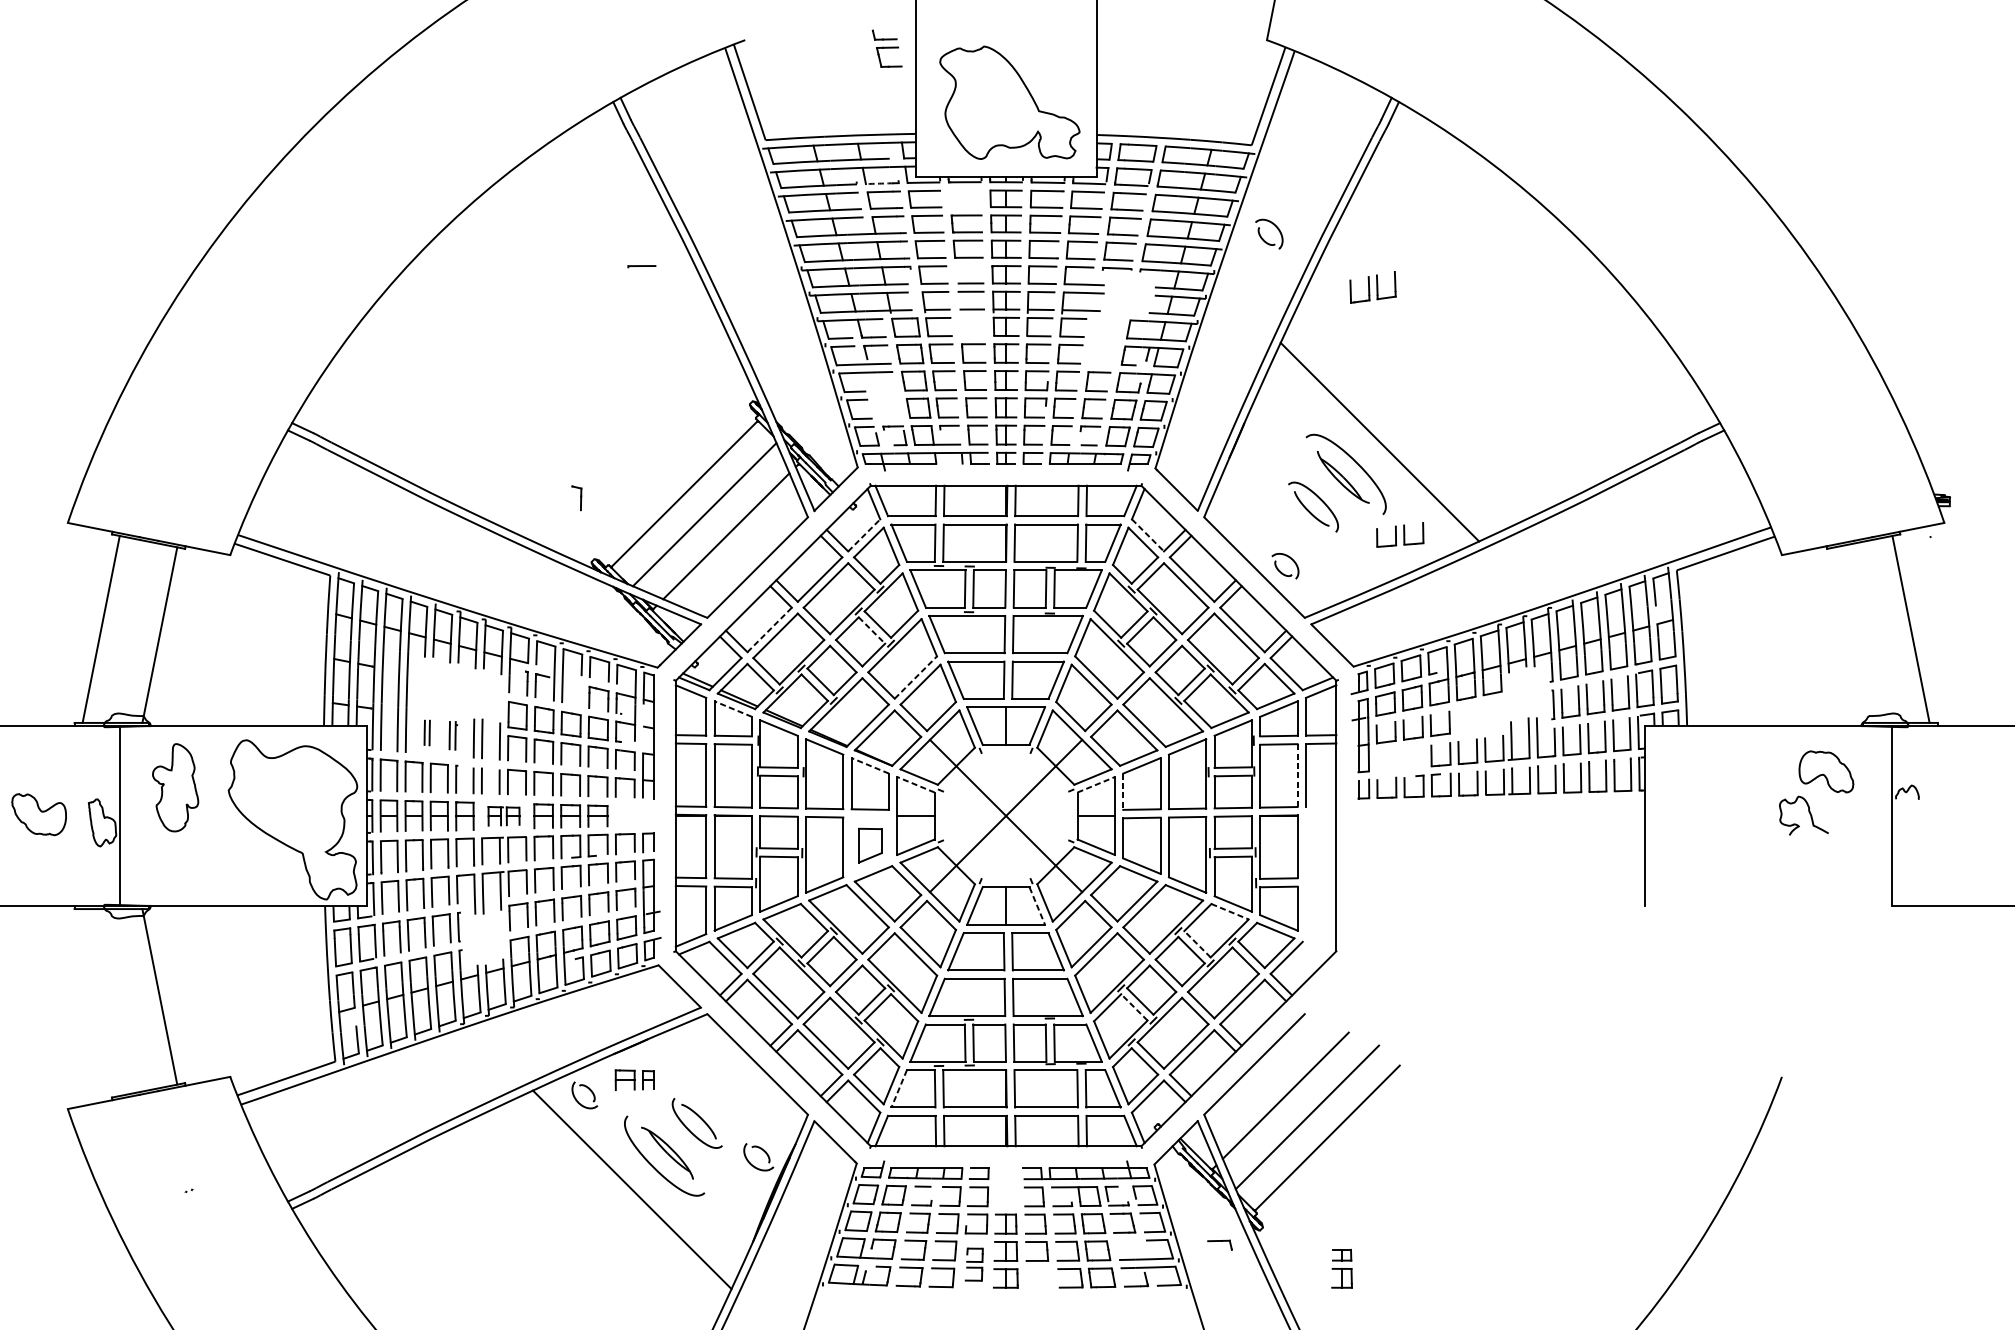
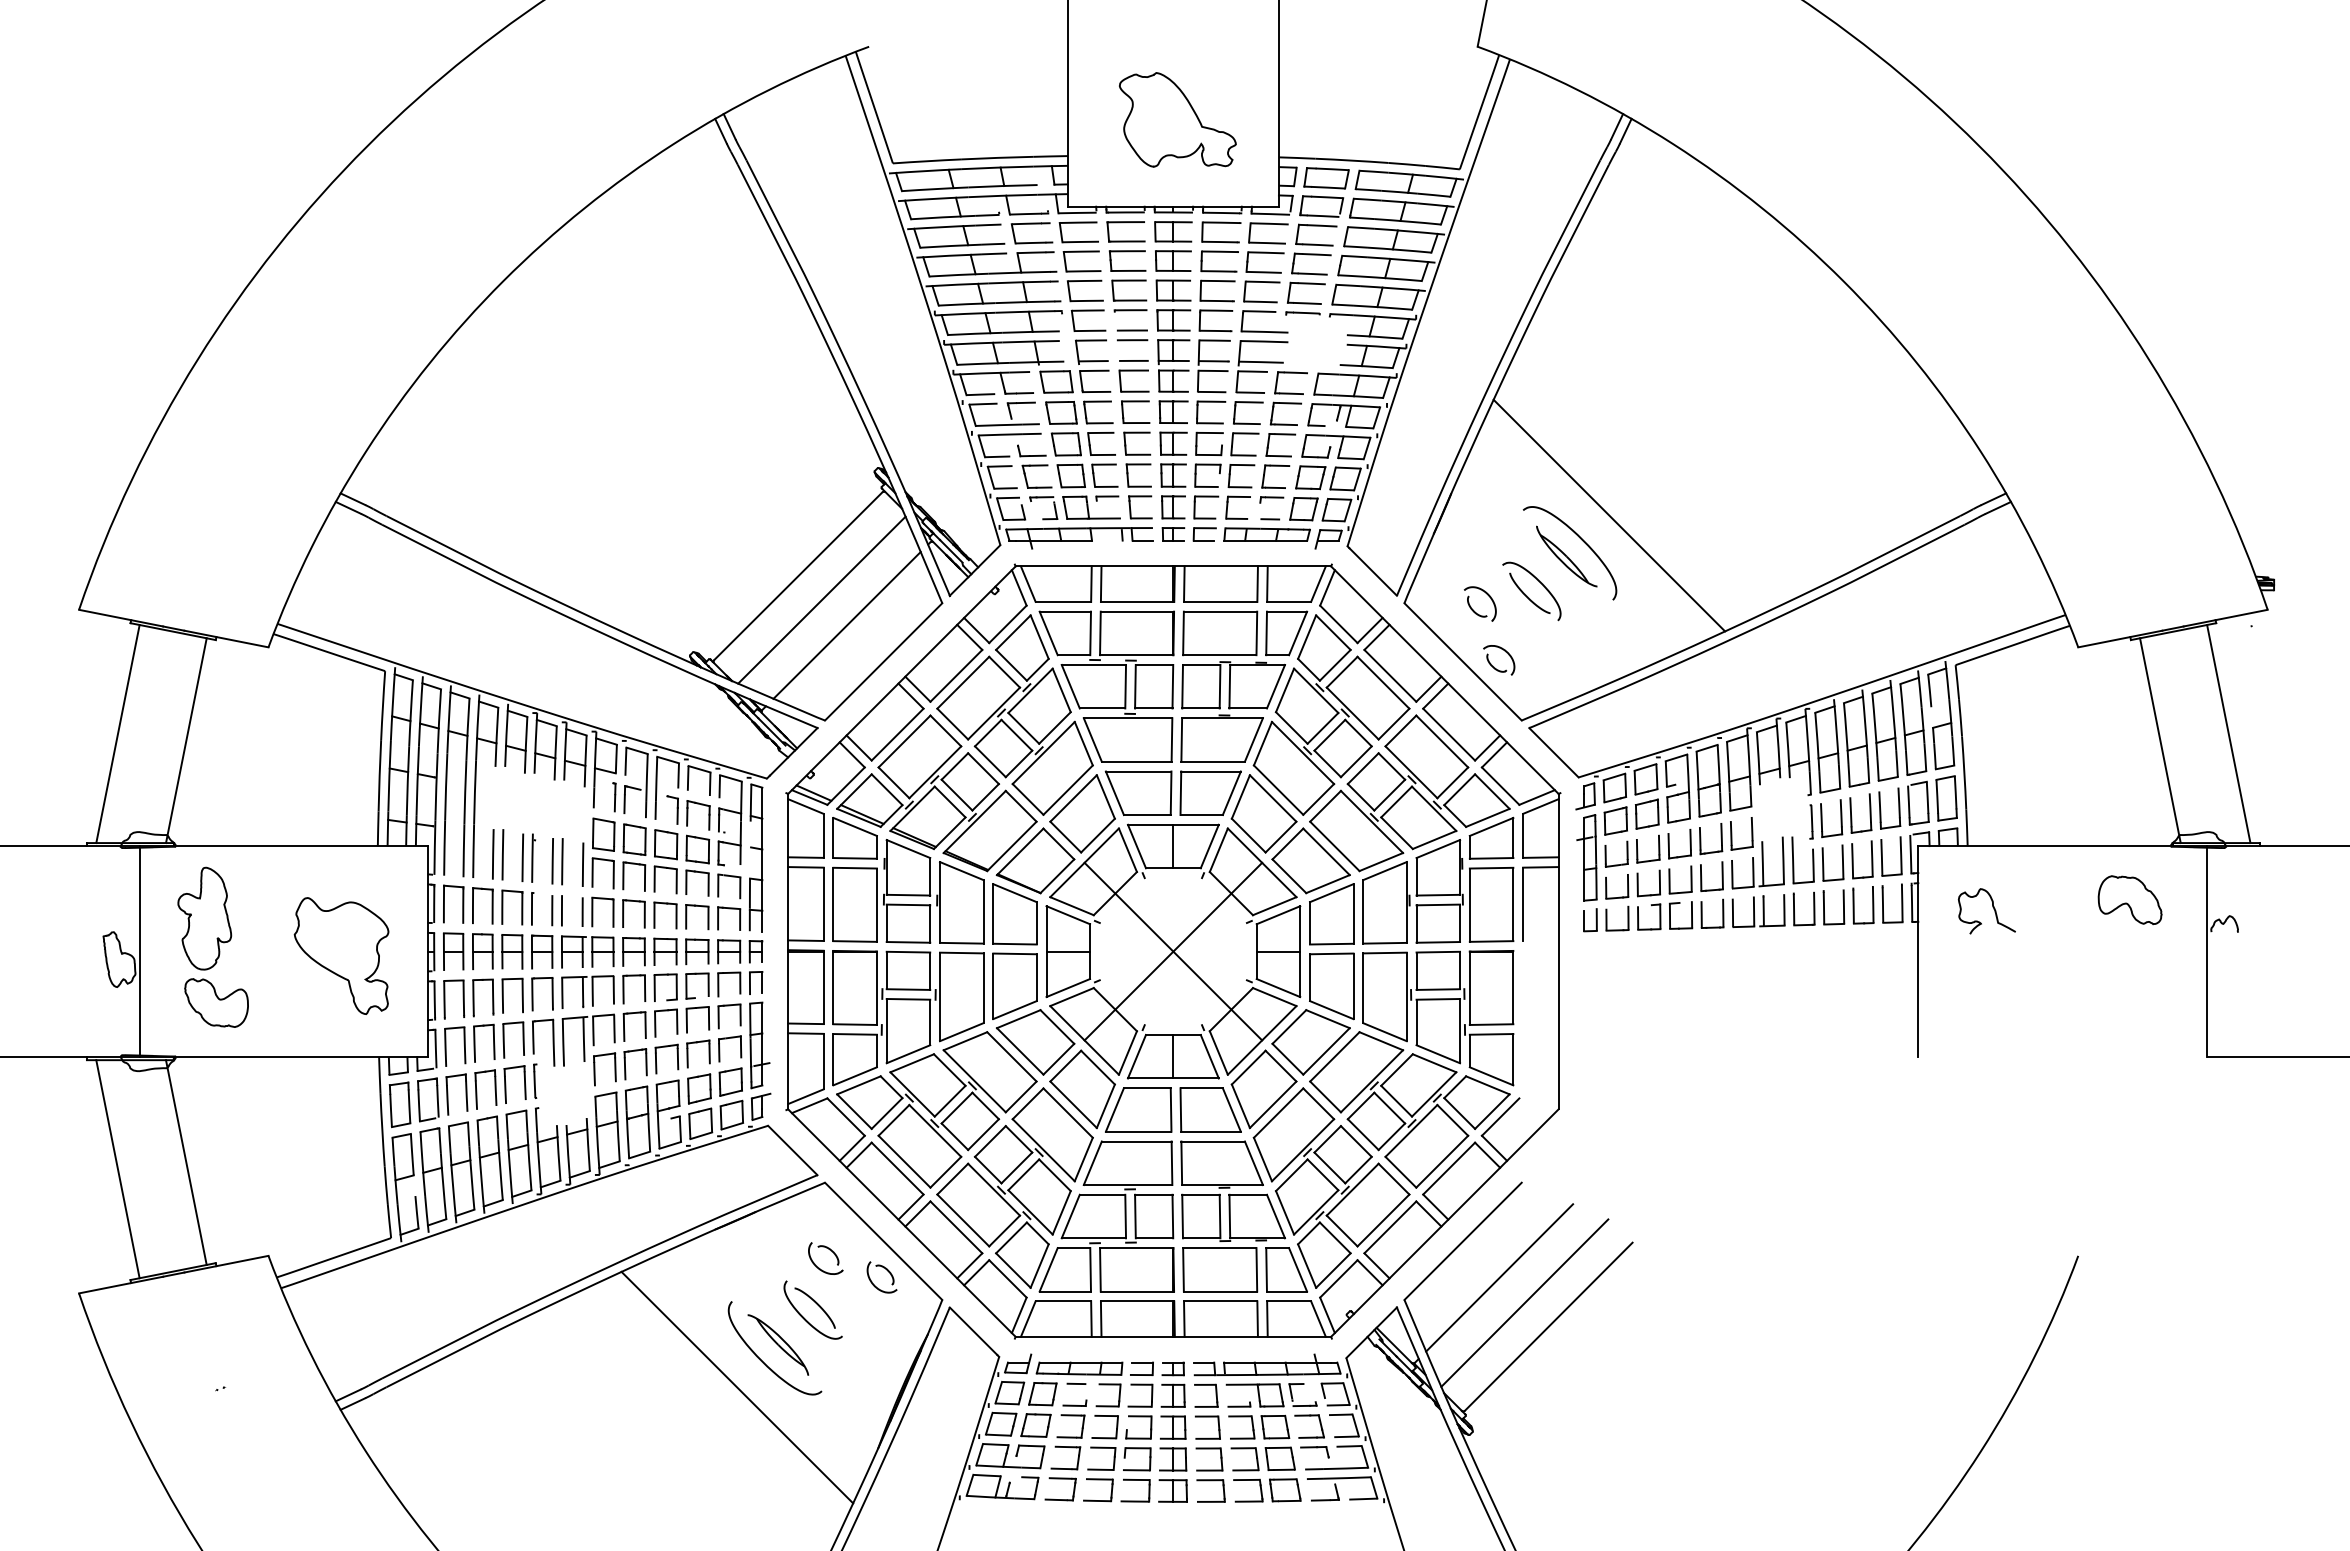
part: (887, 48) -> (1034, 466), moved
part: (1009, 102) -> (1177, 119), size x0.71
arc: (879, 183) -> (1025, 214), dashed -> solid
part: (965, 191) -> (1125, 223), added
part: (1263, 238) -> (1473, 609), moved
line: (641, 266) -> (1130, 310), moved
part: (1373, 287) -> (1726, 836), moved
part: (971, 318) -> (1133, 371), added
part: (1104, 341) -> (1288, 398), added
part: (576, 497) -> (672, 809), moved
line: (864, 534) -> (1008, 623), dashed -> solid
part: (1399, 534) -> (1632, 884), moved
line: (1148, 535) -> (1339, 624), dashed -> solid
line: (769, 629) -> (897, 734), dashed -> solid
line: (871, 630) -> (1016, 735), dashed -> solid
line: (1852, 634) -> (2160, 740), added
line: (916, 677) -> (1068, 790), dashed -> solid
line: (733, 708) -> (855, 826), dashed -> solid
part: (427, 732) -> (498, 854), size x1.67
part: (453, 735) -> (528, 857), size x1.43
line: (870, 766) -> (1015, 893), dashed -> solid
line: (1297, 775) -> (1513, 904), dashed -> solid
line: (916, 785) -> (1068, 915), dashed -> solid
line: (1096, 785) -> (1278, 915), dashed -> solid
line: (1123, 791) -> (1310, 923), dashed -> solid
curve: (1808, 812) -> (1992, 907), moved
part: (39, 814) -> (216, 1002), moved
part: (503, 815) -> (587, 951), size x1.43
part: (292, 819) -> (341, 955), size x0.62
part: (869, 845) -> (1014, 985), size x1.67
line: (1037, 905) -> (1209, 1056), dashed -> solid
line: (1229, 911) -> (1434, 1063), dashed -> solid
line: (1197, 944) -> (1396, 1101), dashed -> solid
line: (100, 1002) -> (117, 1169), added
line: (1133, 1007) -> (1322, 1174), dashed -> solid
part: (634, 1079) -> (740, 951), moved
line: (899, 1088) -> (1048, 1269), dashed -> solid
part: (589, 1090) -> (887, 1271), moved
part: (761, 1150) -> (829, 1250), moved
part: (1219, 1245) -> (1314, 1452), moved
part: (973, 1264) -> (1135, 1474), size x1.43
part: (1341, 1268) -> (1172, 1384), moved
part: (1037, 1270) -> (1210, 1481), added

